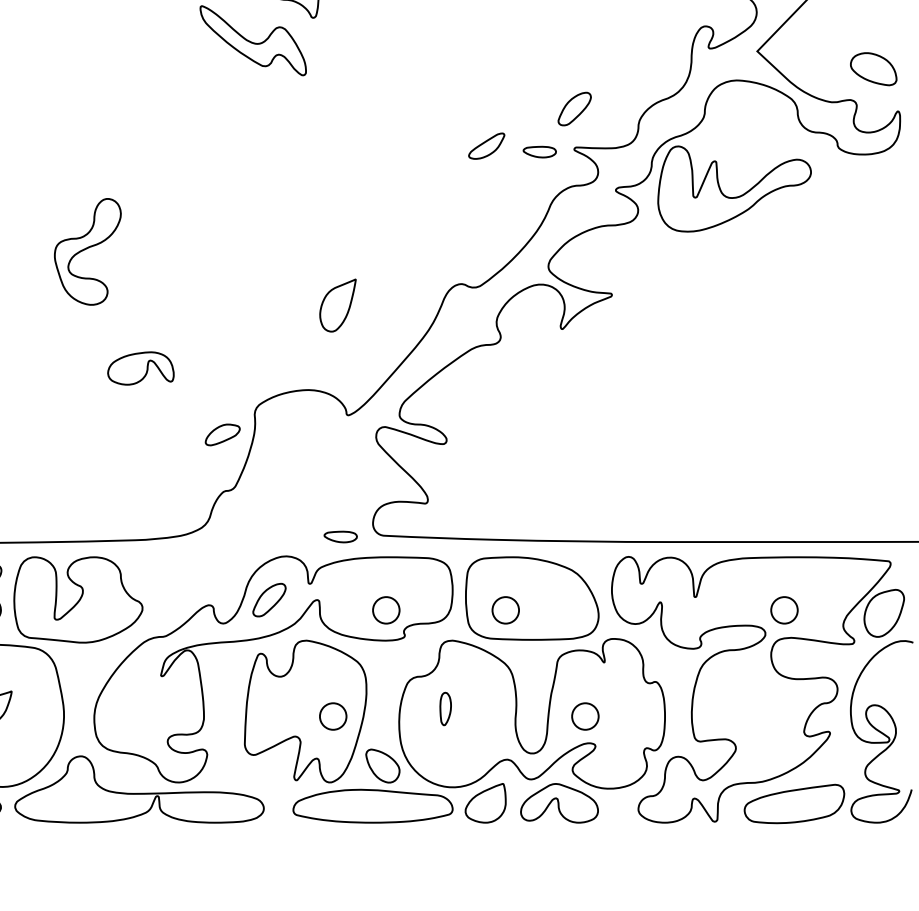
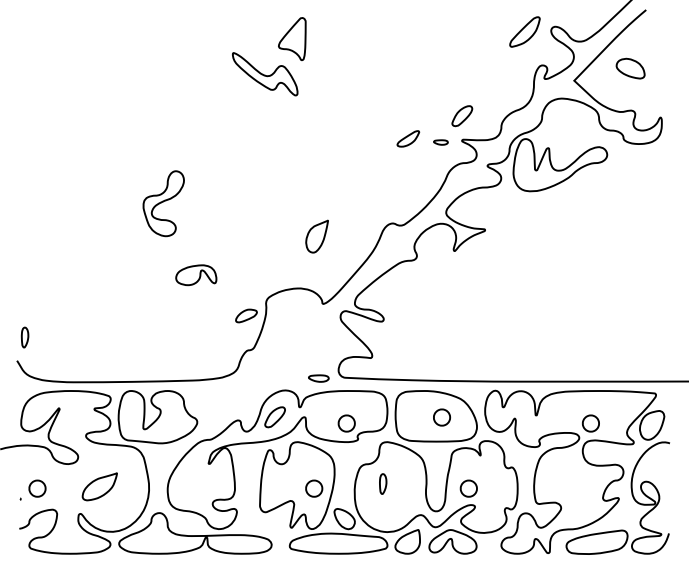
part: (873, 68) -> (630, 68), moved
part: (539, 152) -> (440, 142), size x0.7
part: (504, 610) -> (441, 417), moved

